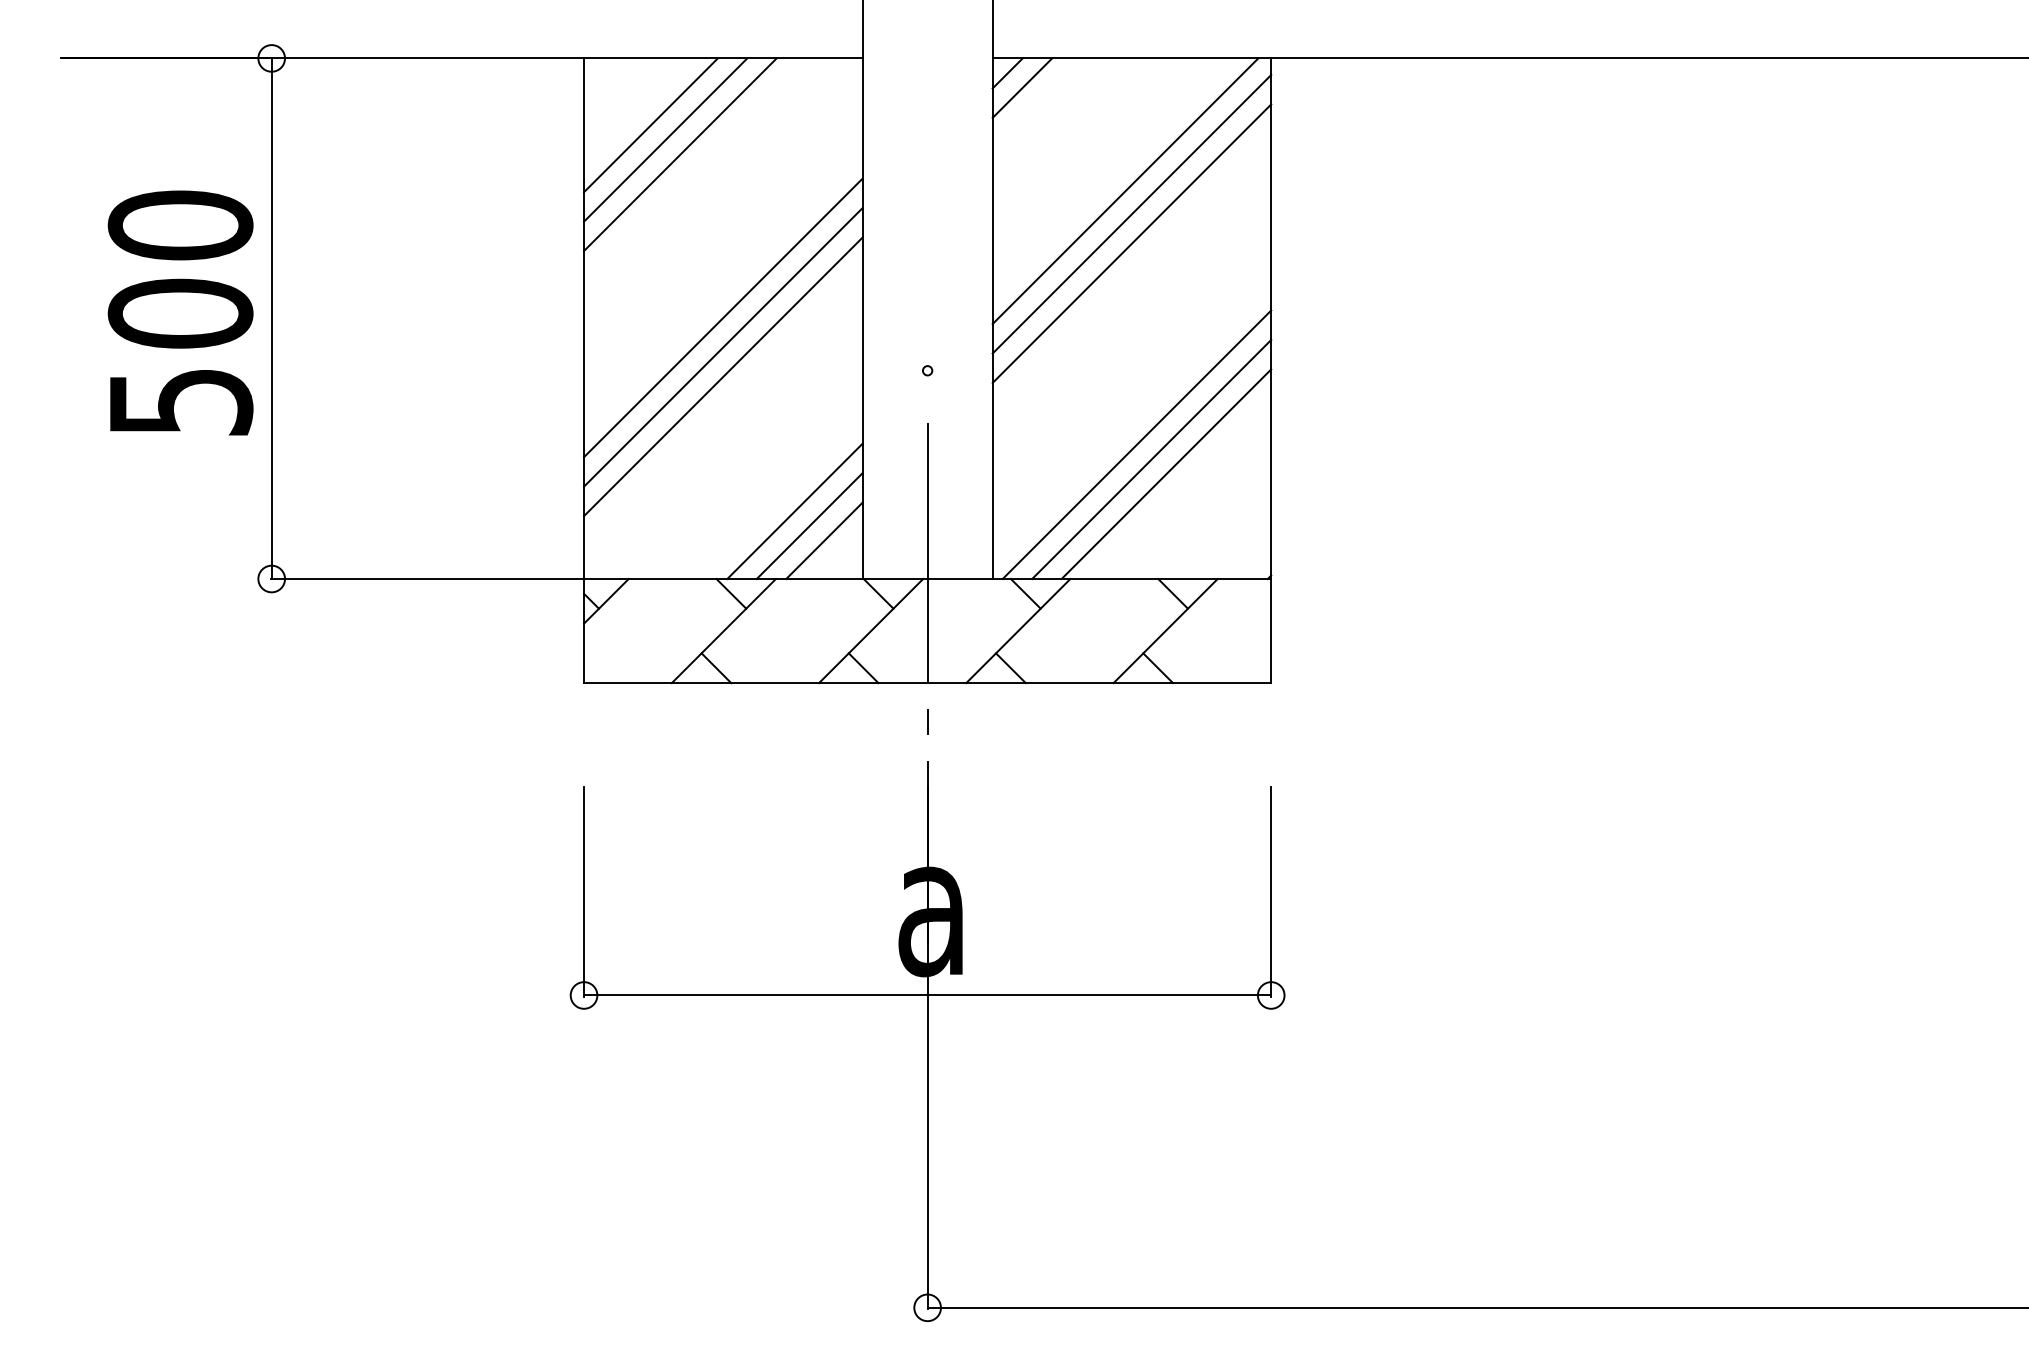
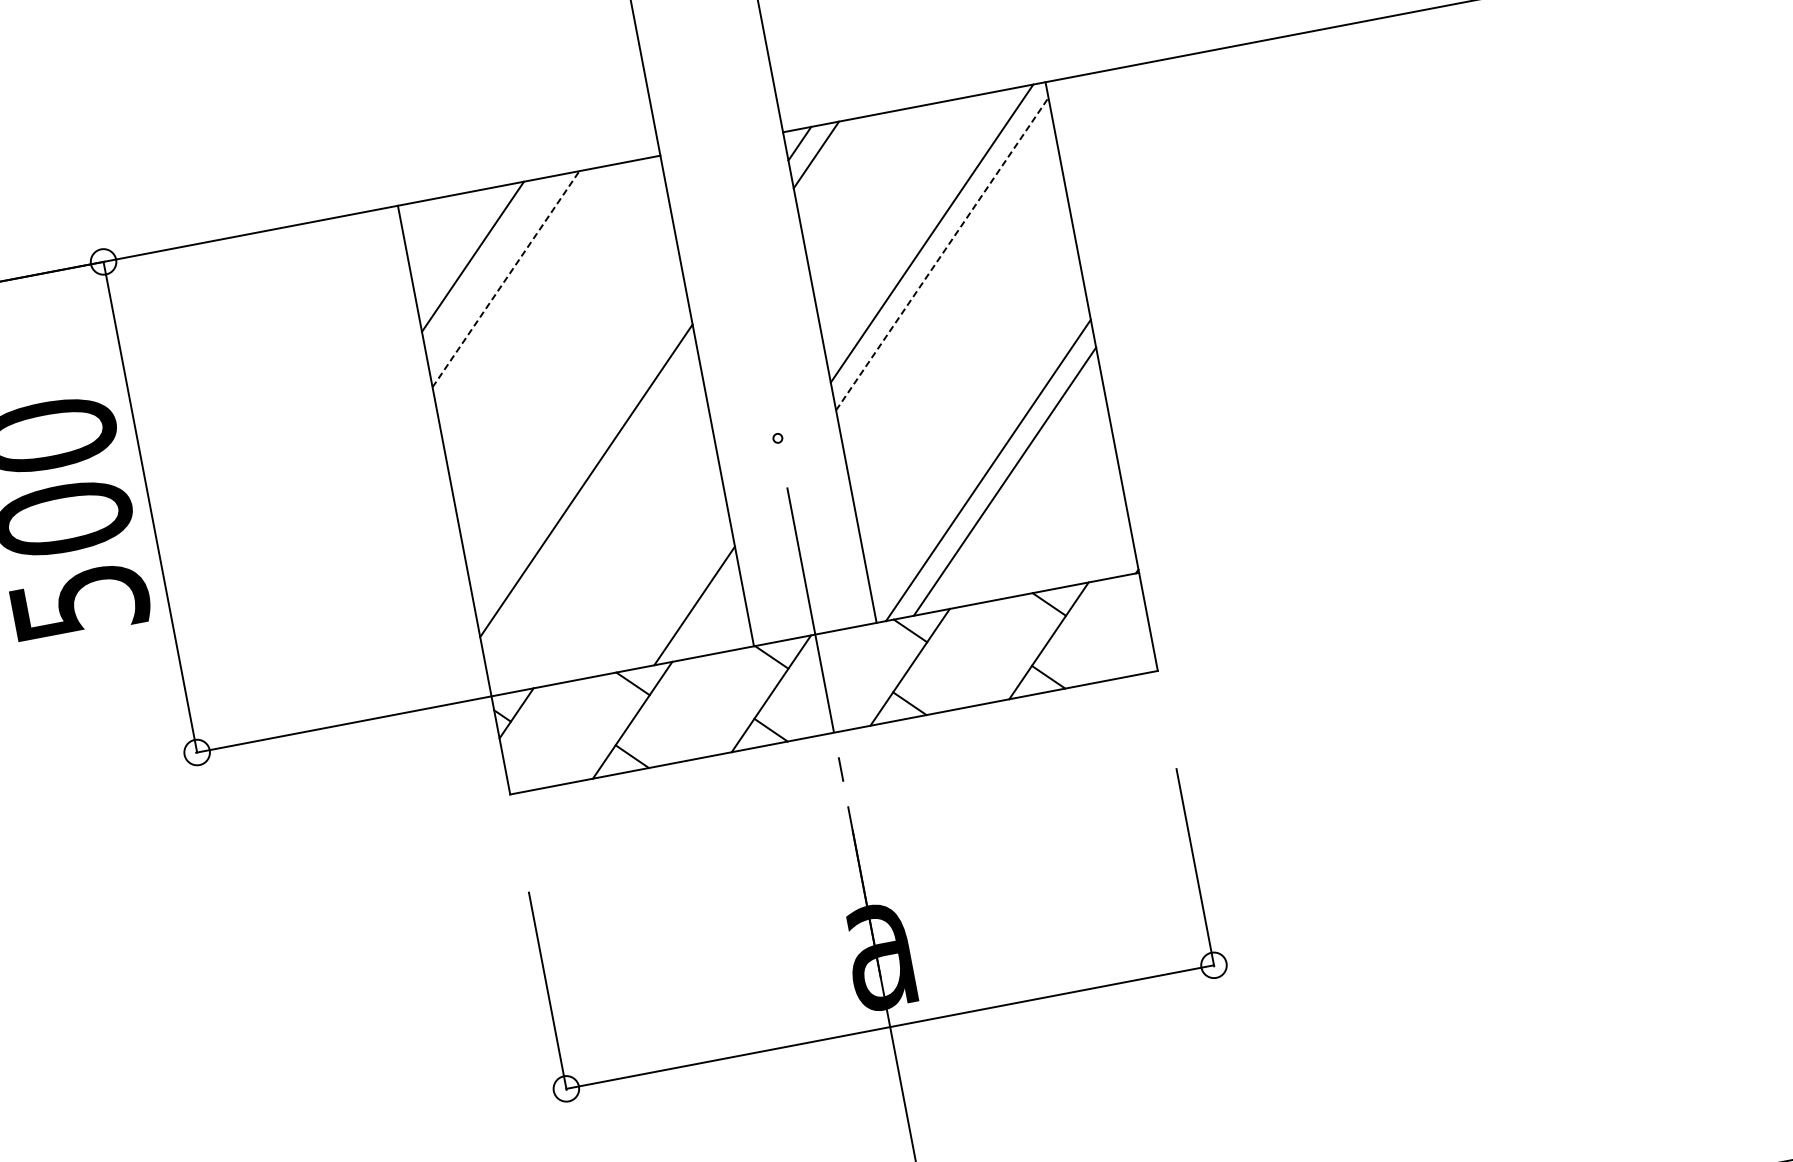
line: (665, 139) -> (489, 267), removed
line: (680, 154) -> (506, 278), solid -> dashed
line: (1131, 214) -> (941, 254), solid -> dashed
line: (1131, 243) -> (947, 281), removed
line: (723, 317) -> (575, 424), removed
line: (723, 347) -> (581, 453), removed
line: (1166, 474) -> (1021, 493), removed
line: (794, 511) -> (677, 594), removed
line: (824, 540) -> (711, 616), removed

